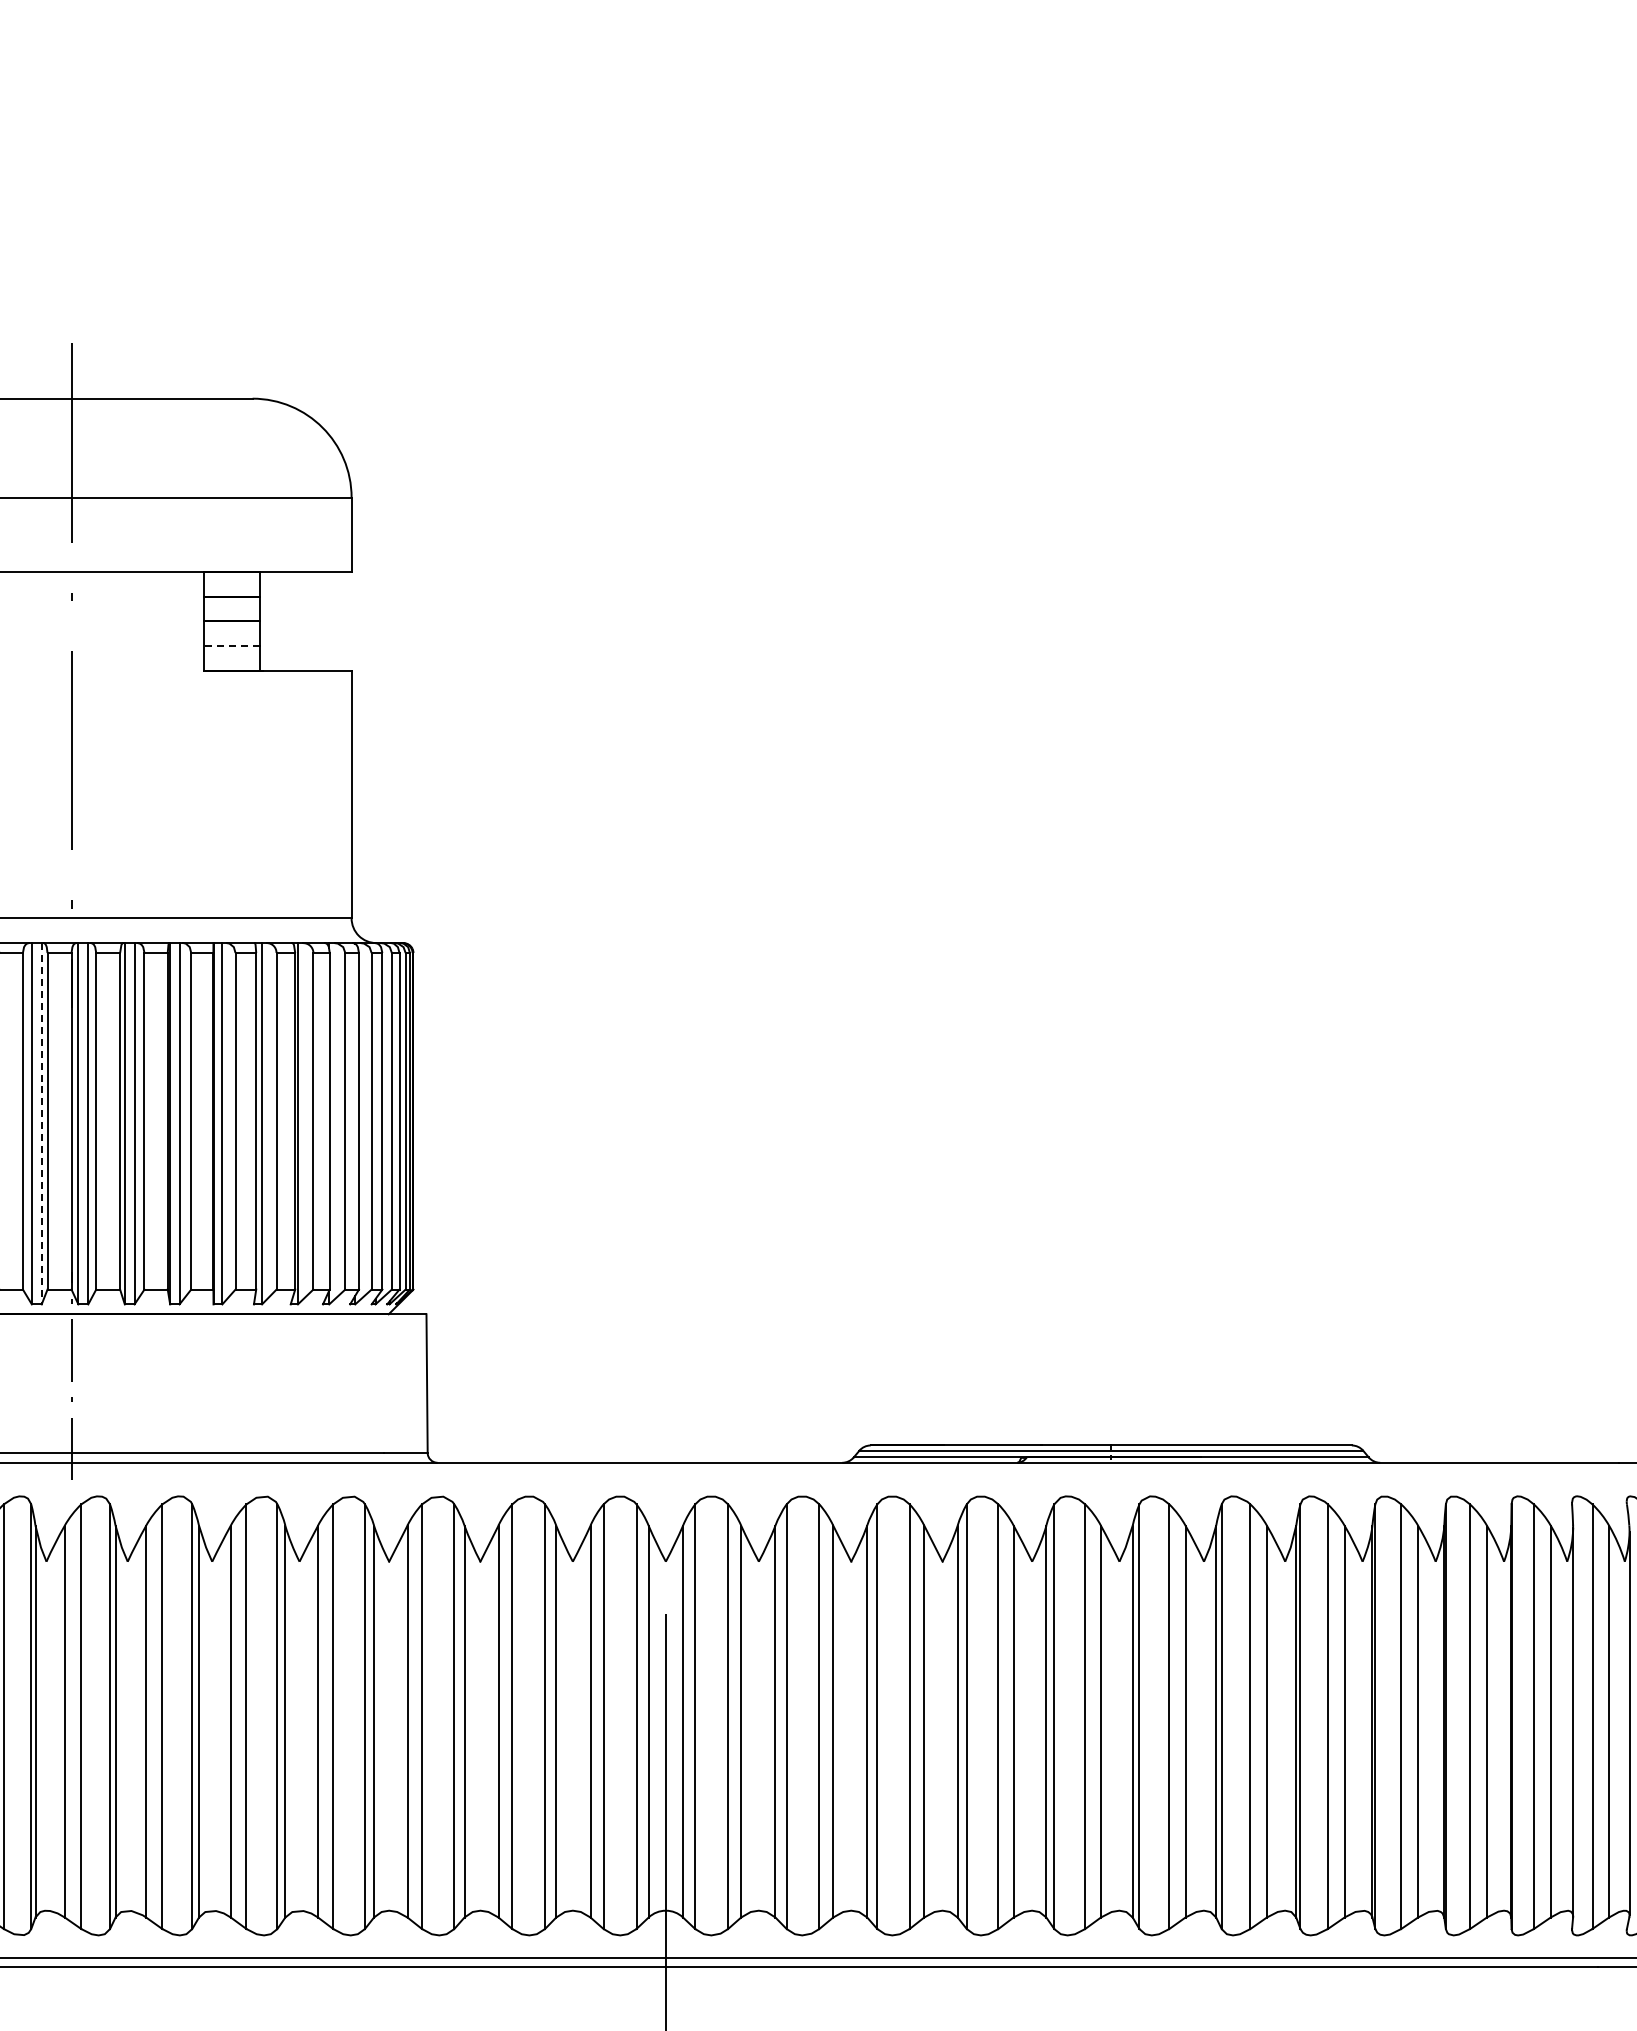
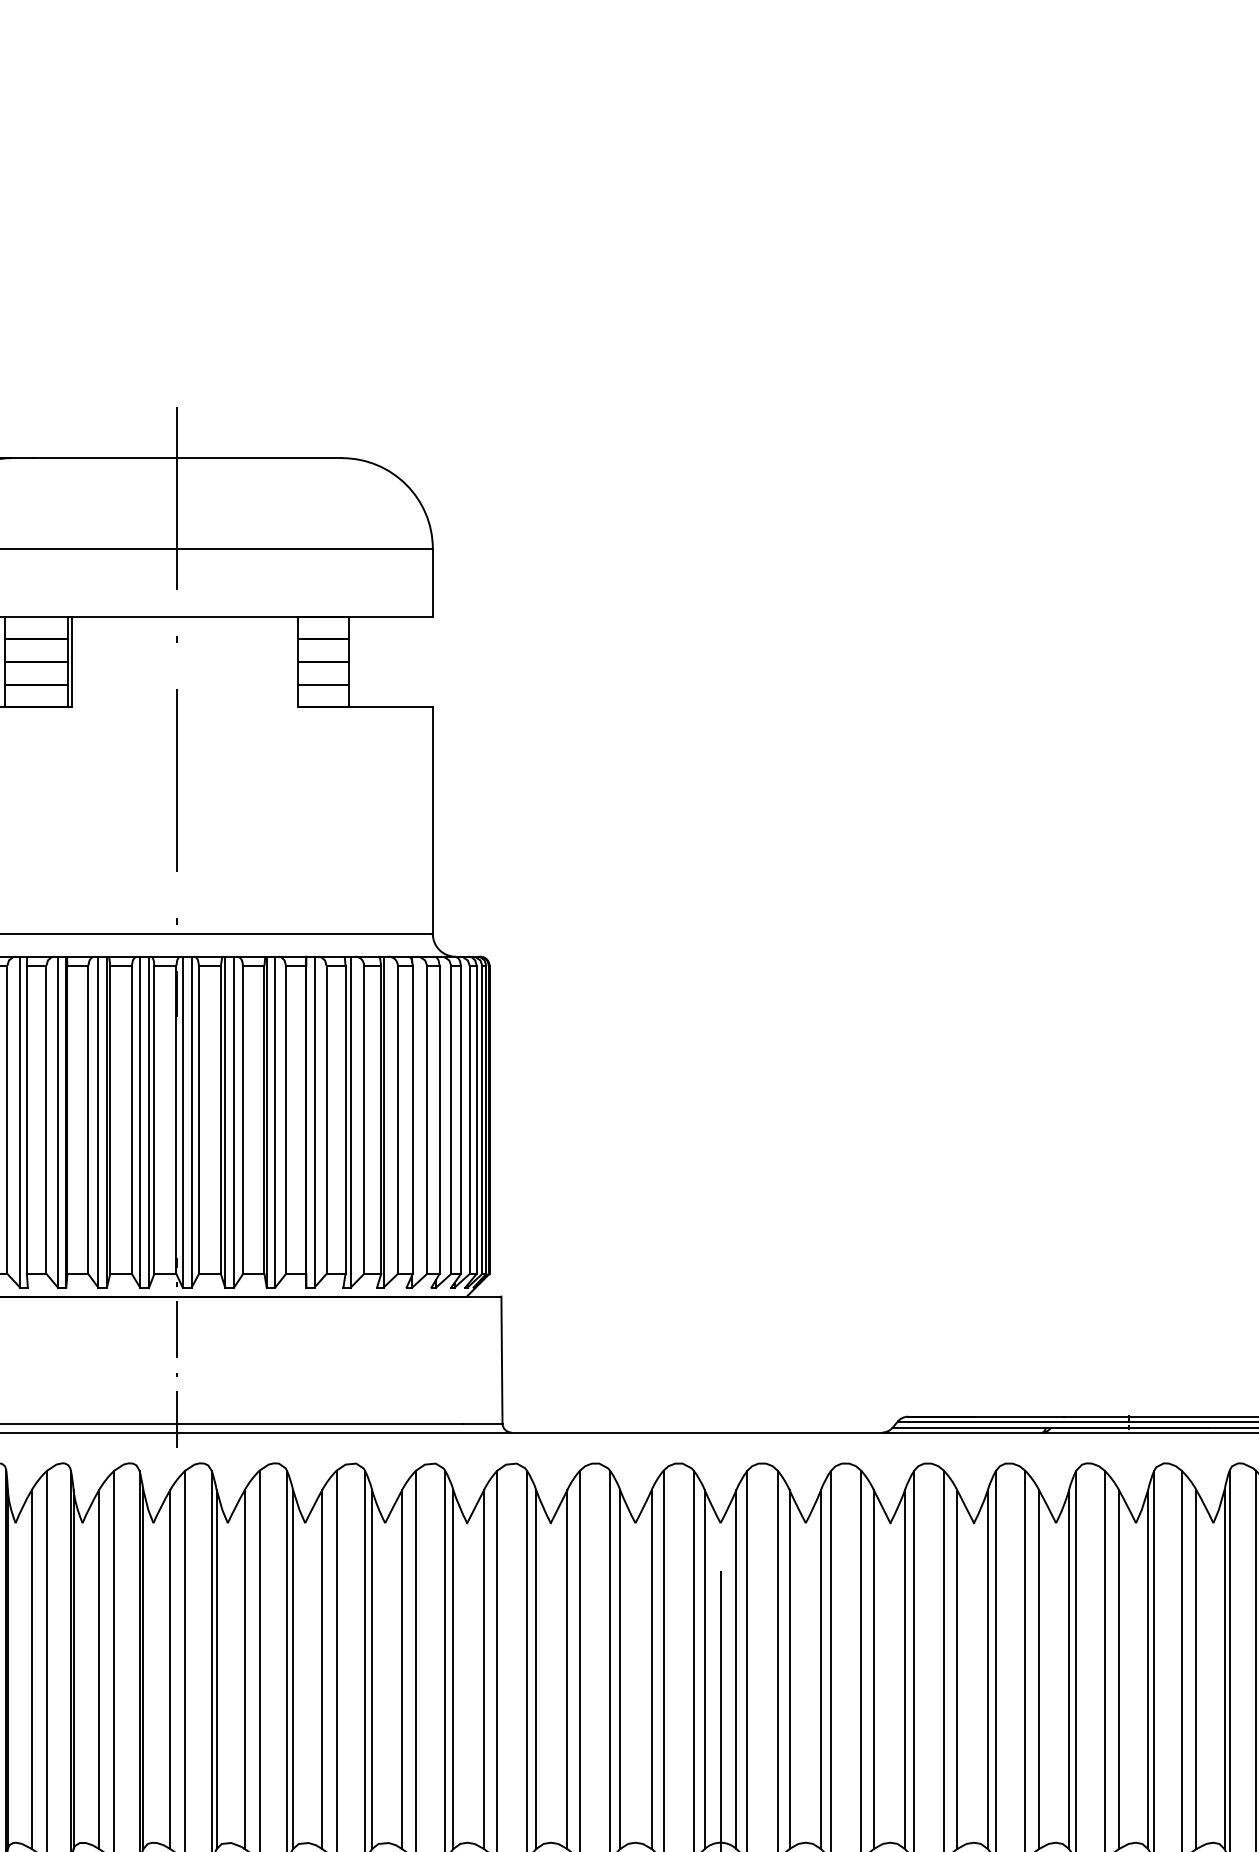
line: (232, 646) -> (323, 685), dashed -> solid
line: (41, 1123) -> (148, 1121), dashed -> solid

